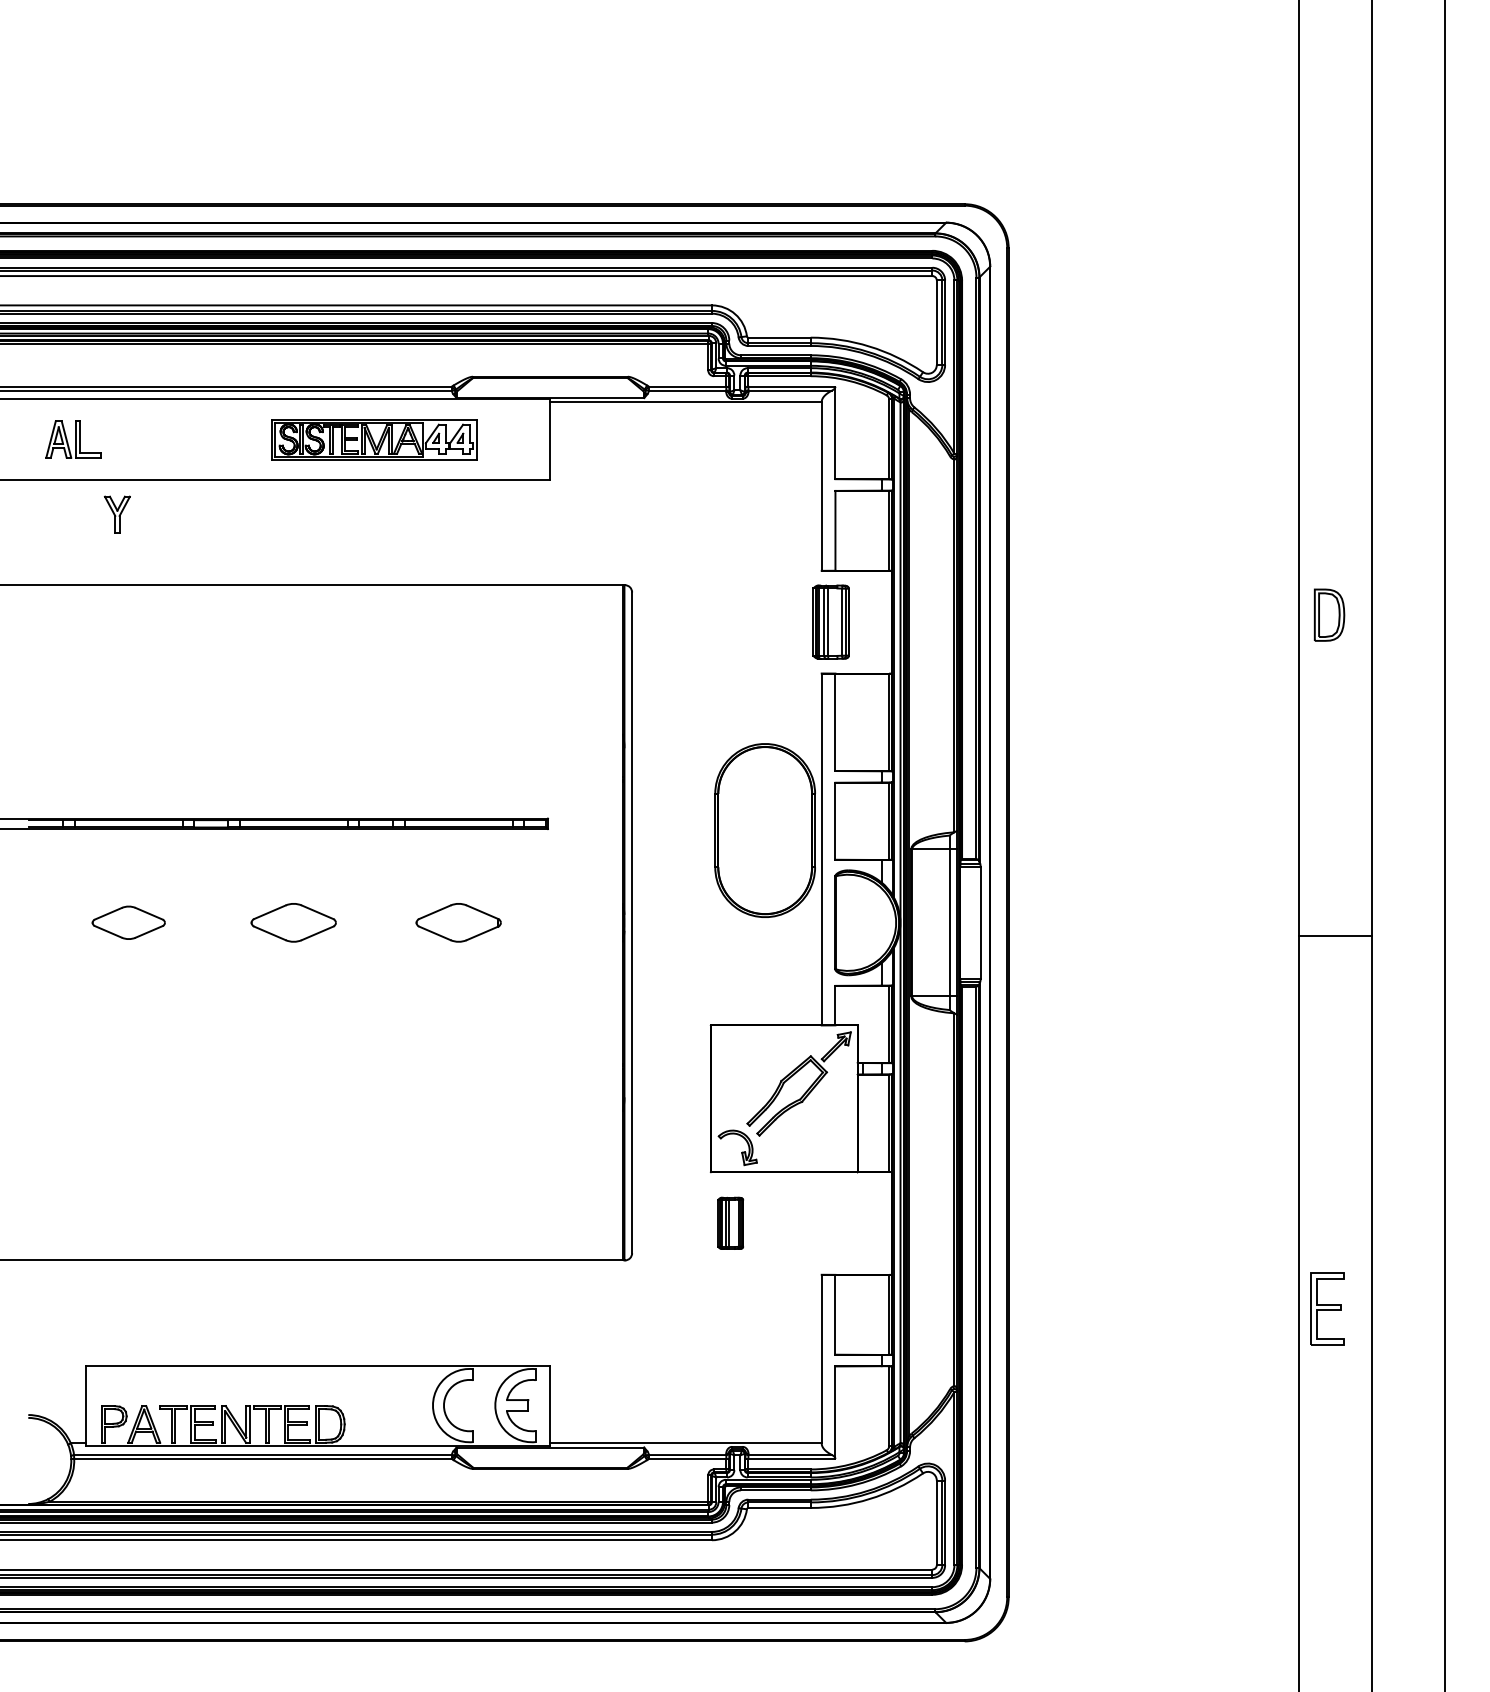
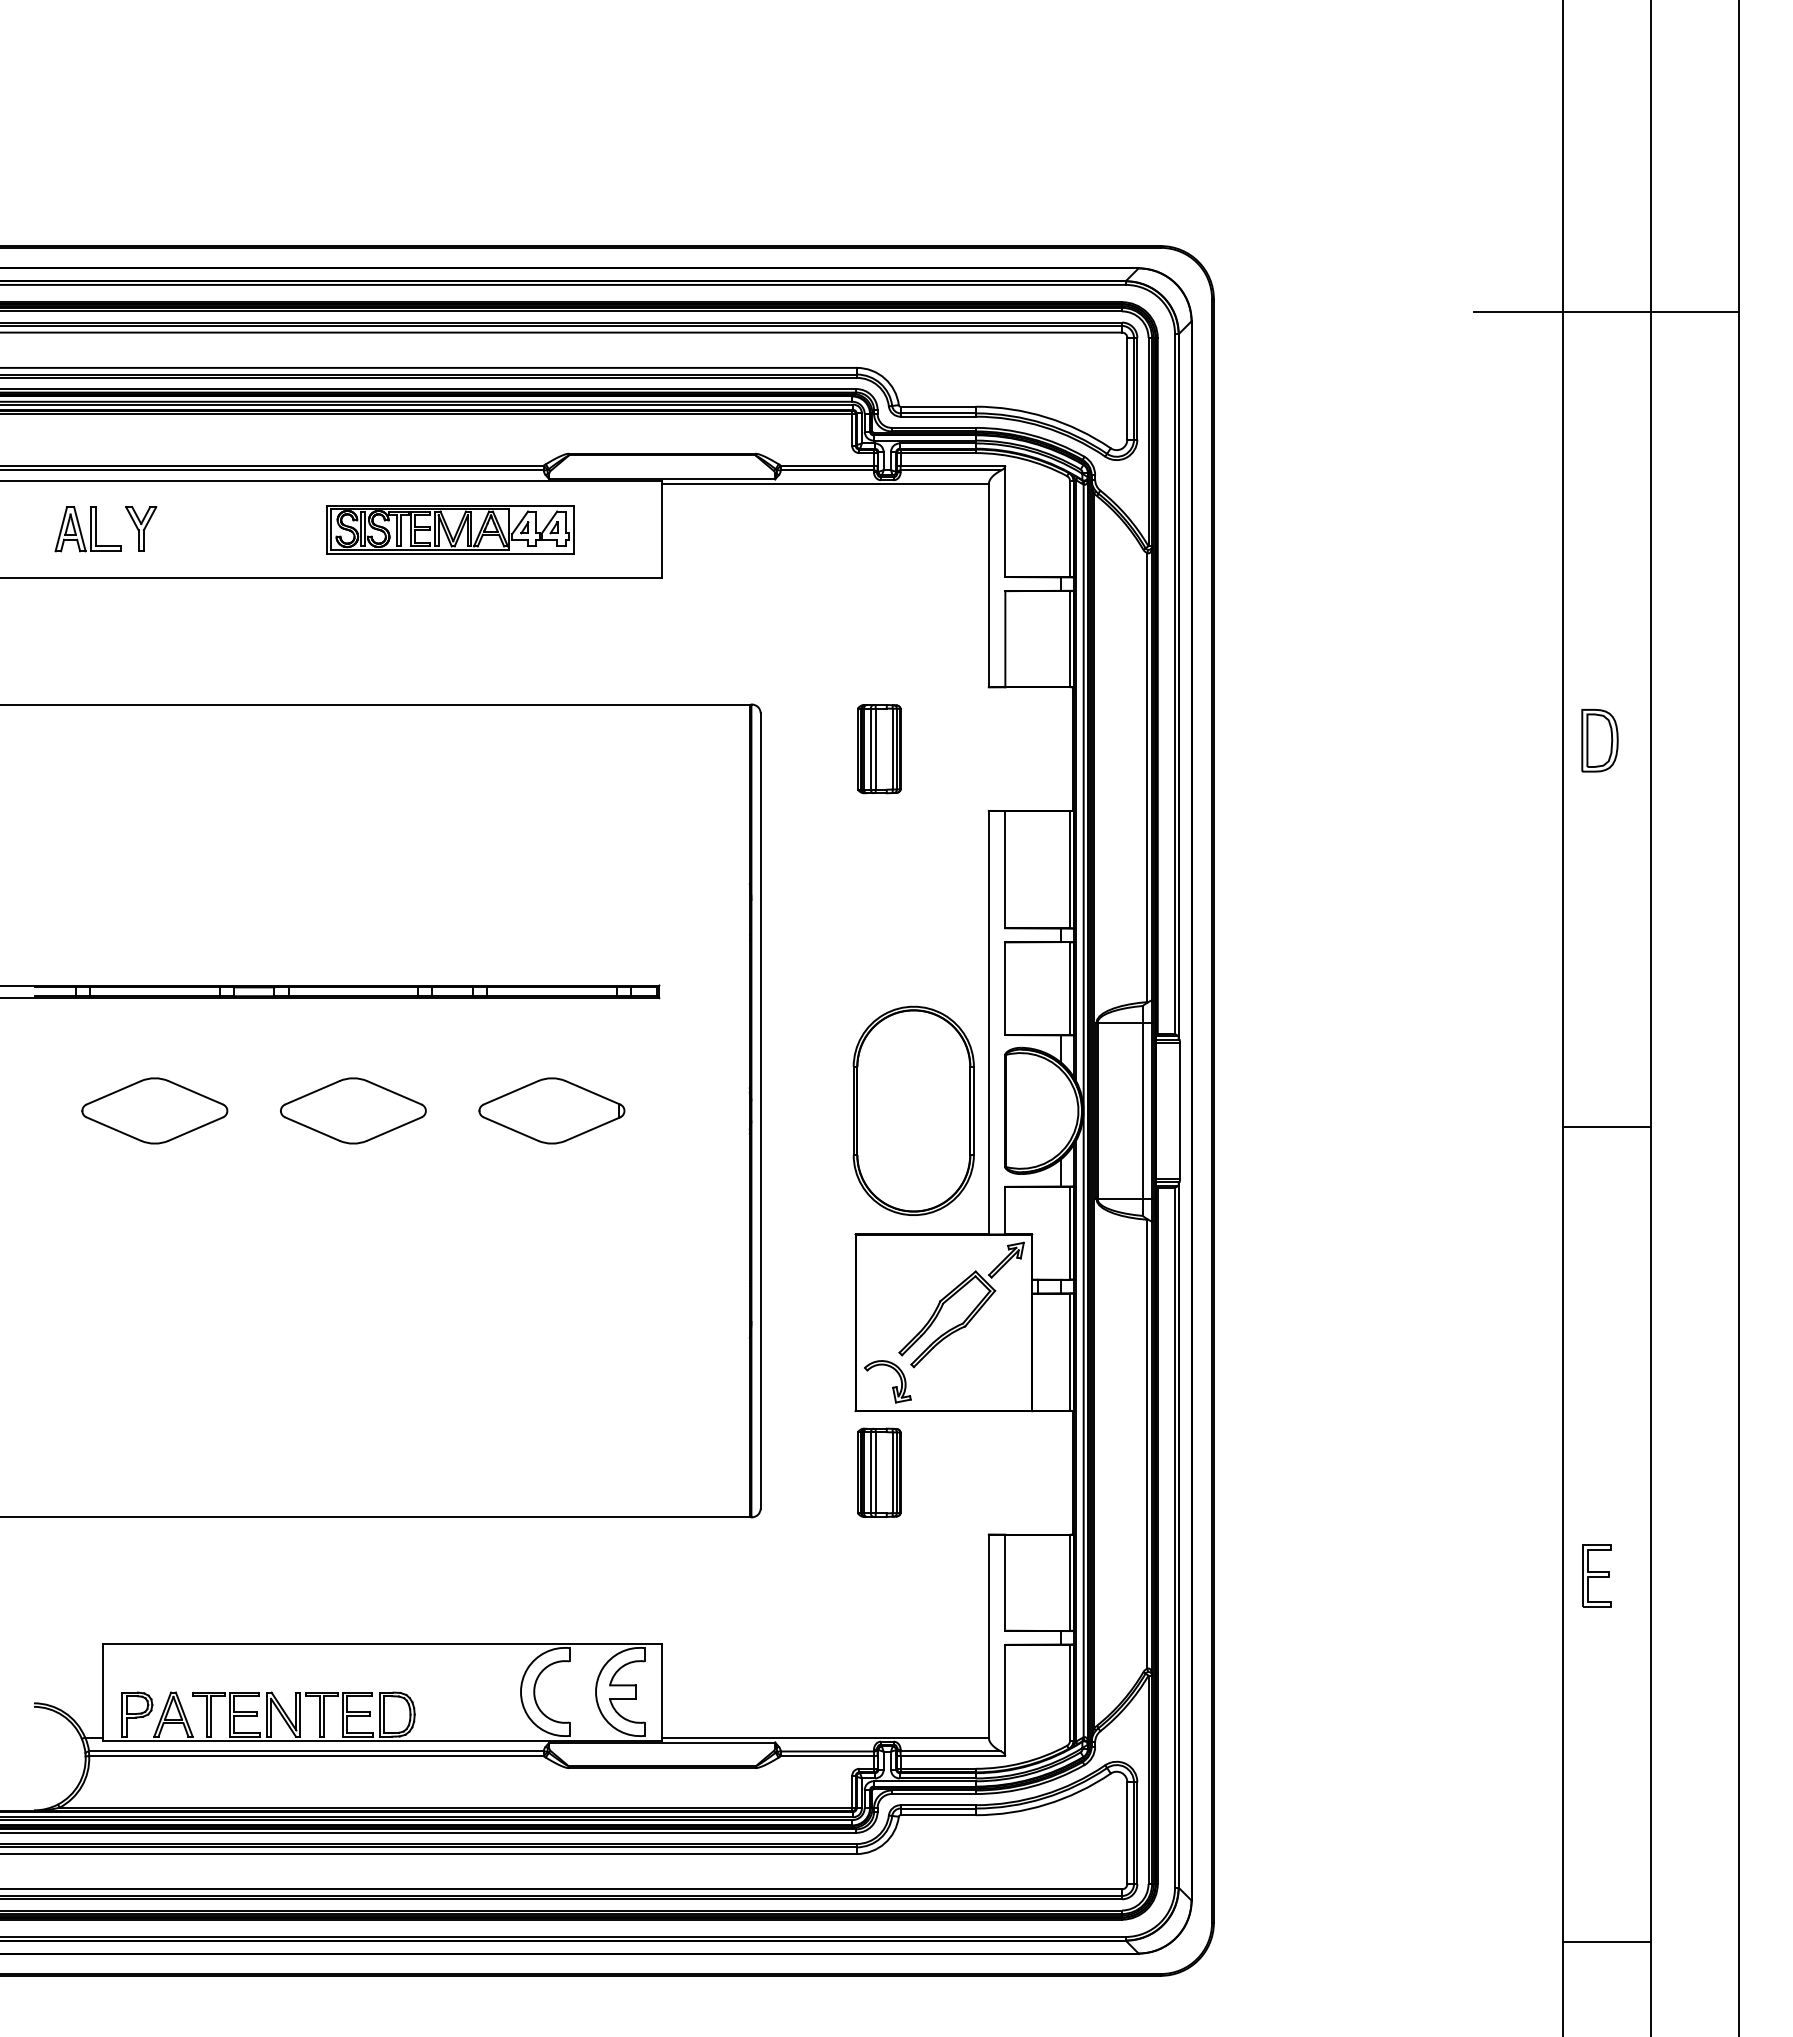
line: (1334, 259) -> (1606, 312), added
part: (117, 514) -> (141, 528), moved
part: (831, 622) -> (879, 749), moved
part: (764, 830) -> (913, 1110), moved
part: (128, 922) -> (154, 1110), size x1.67
part: (293, 922) -> (353, 1110), size x1.43
part: (458, 922) -> (551, 1110), size x1.43
part: (730, 1223) -> (879, 1472), size x1.43
part: (1326, 1308) -> (1596, 1575), size x0.71
line: (1334, 1613) -> (1606, 1942), added

